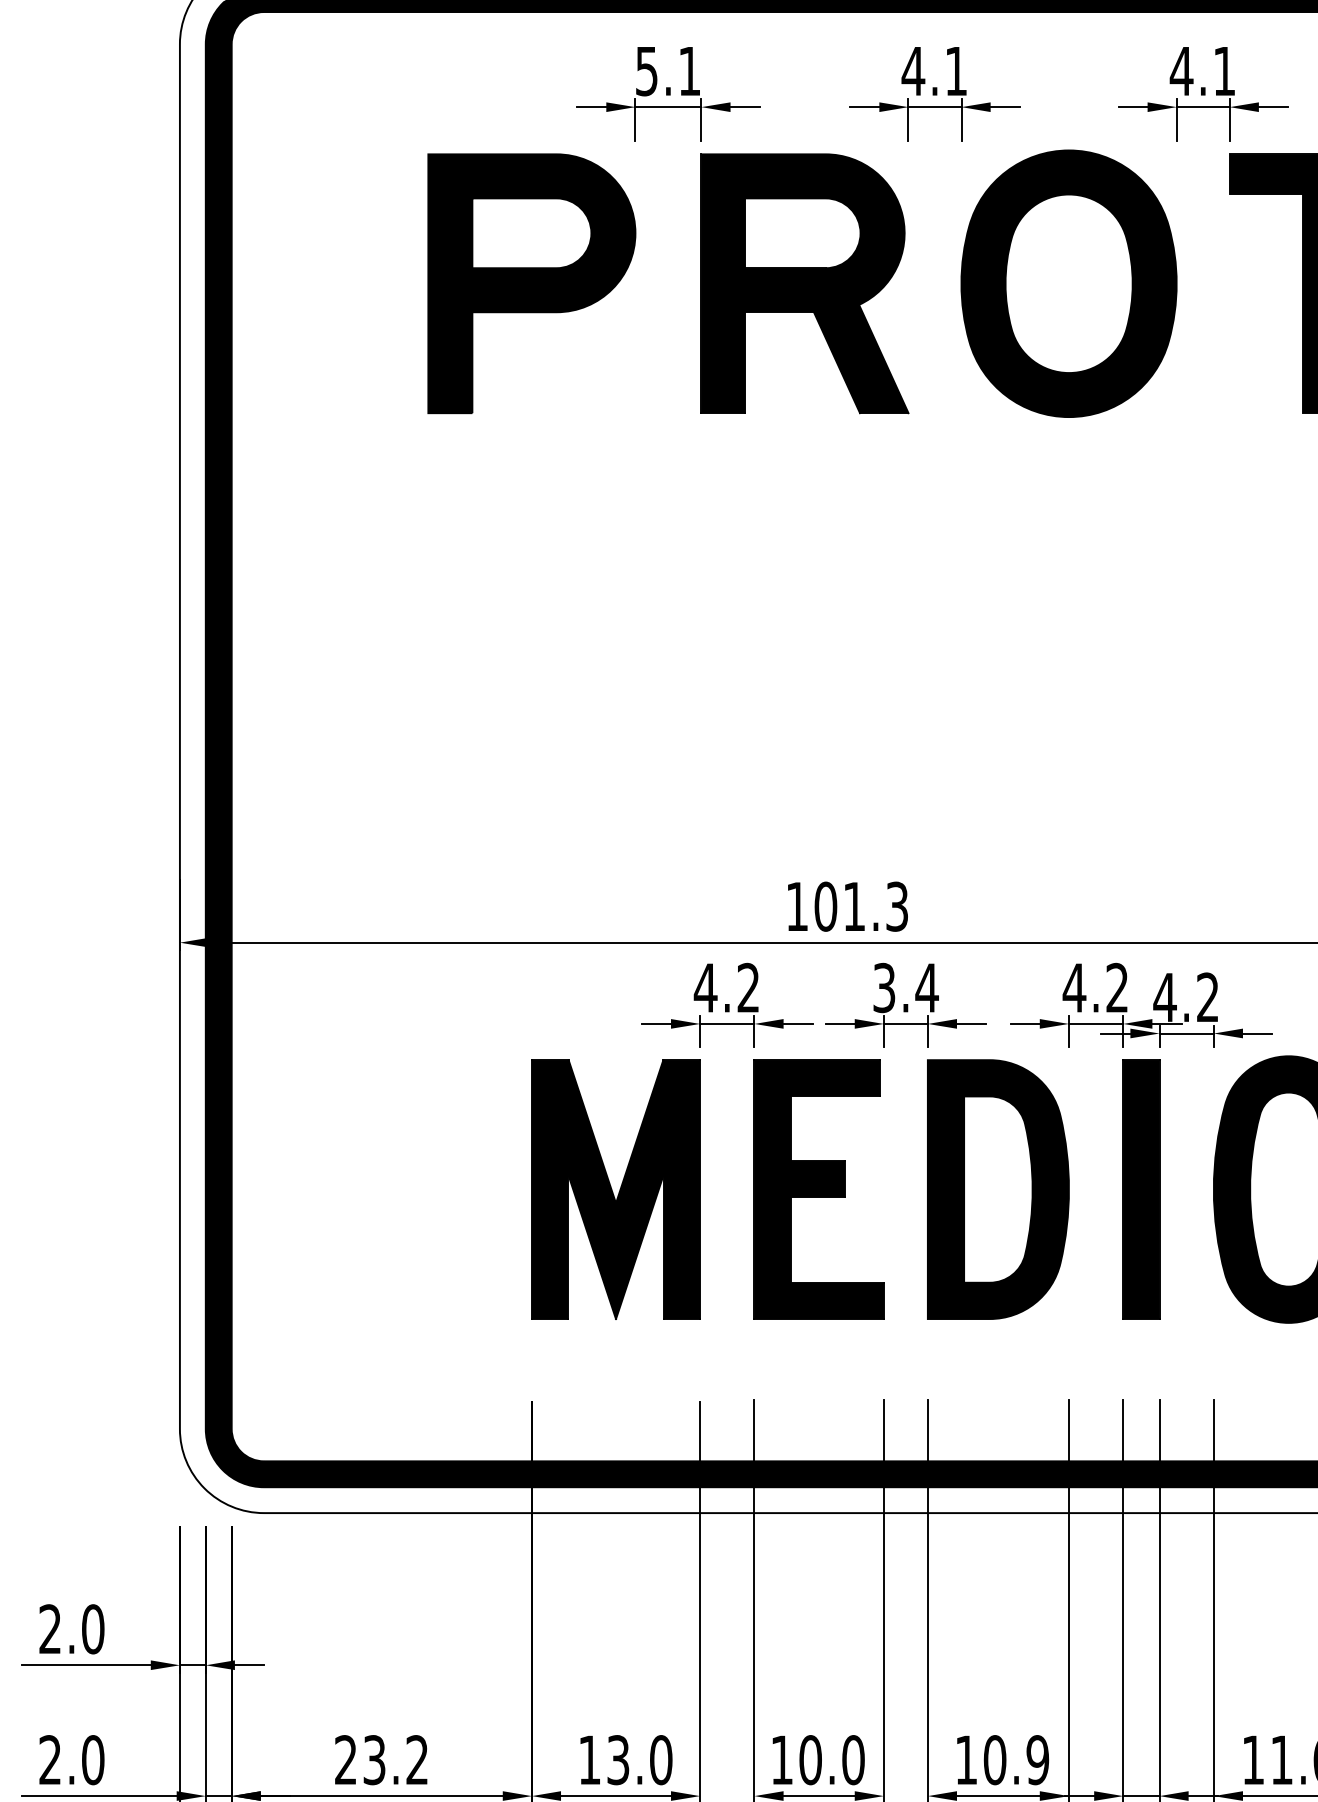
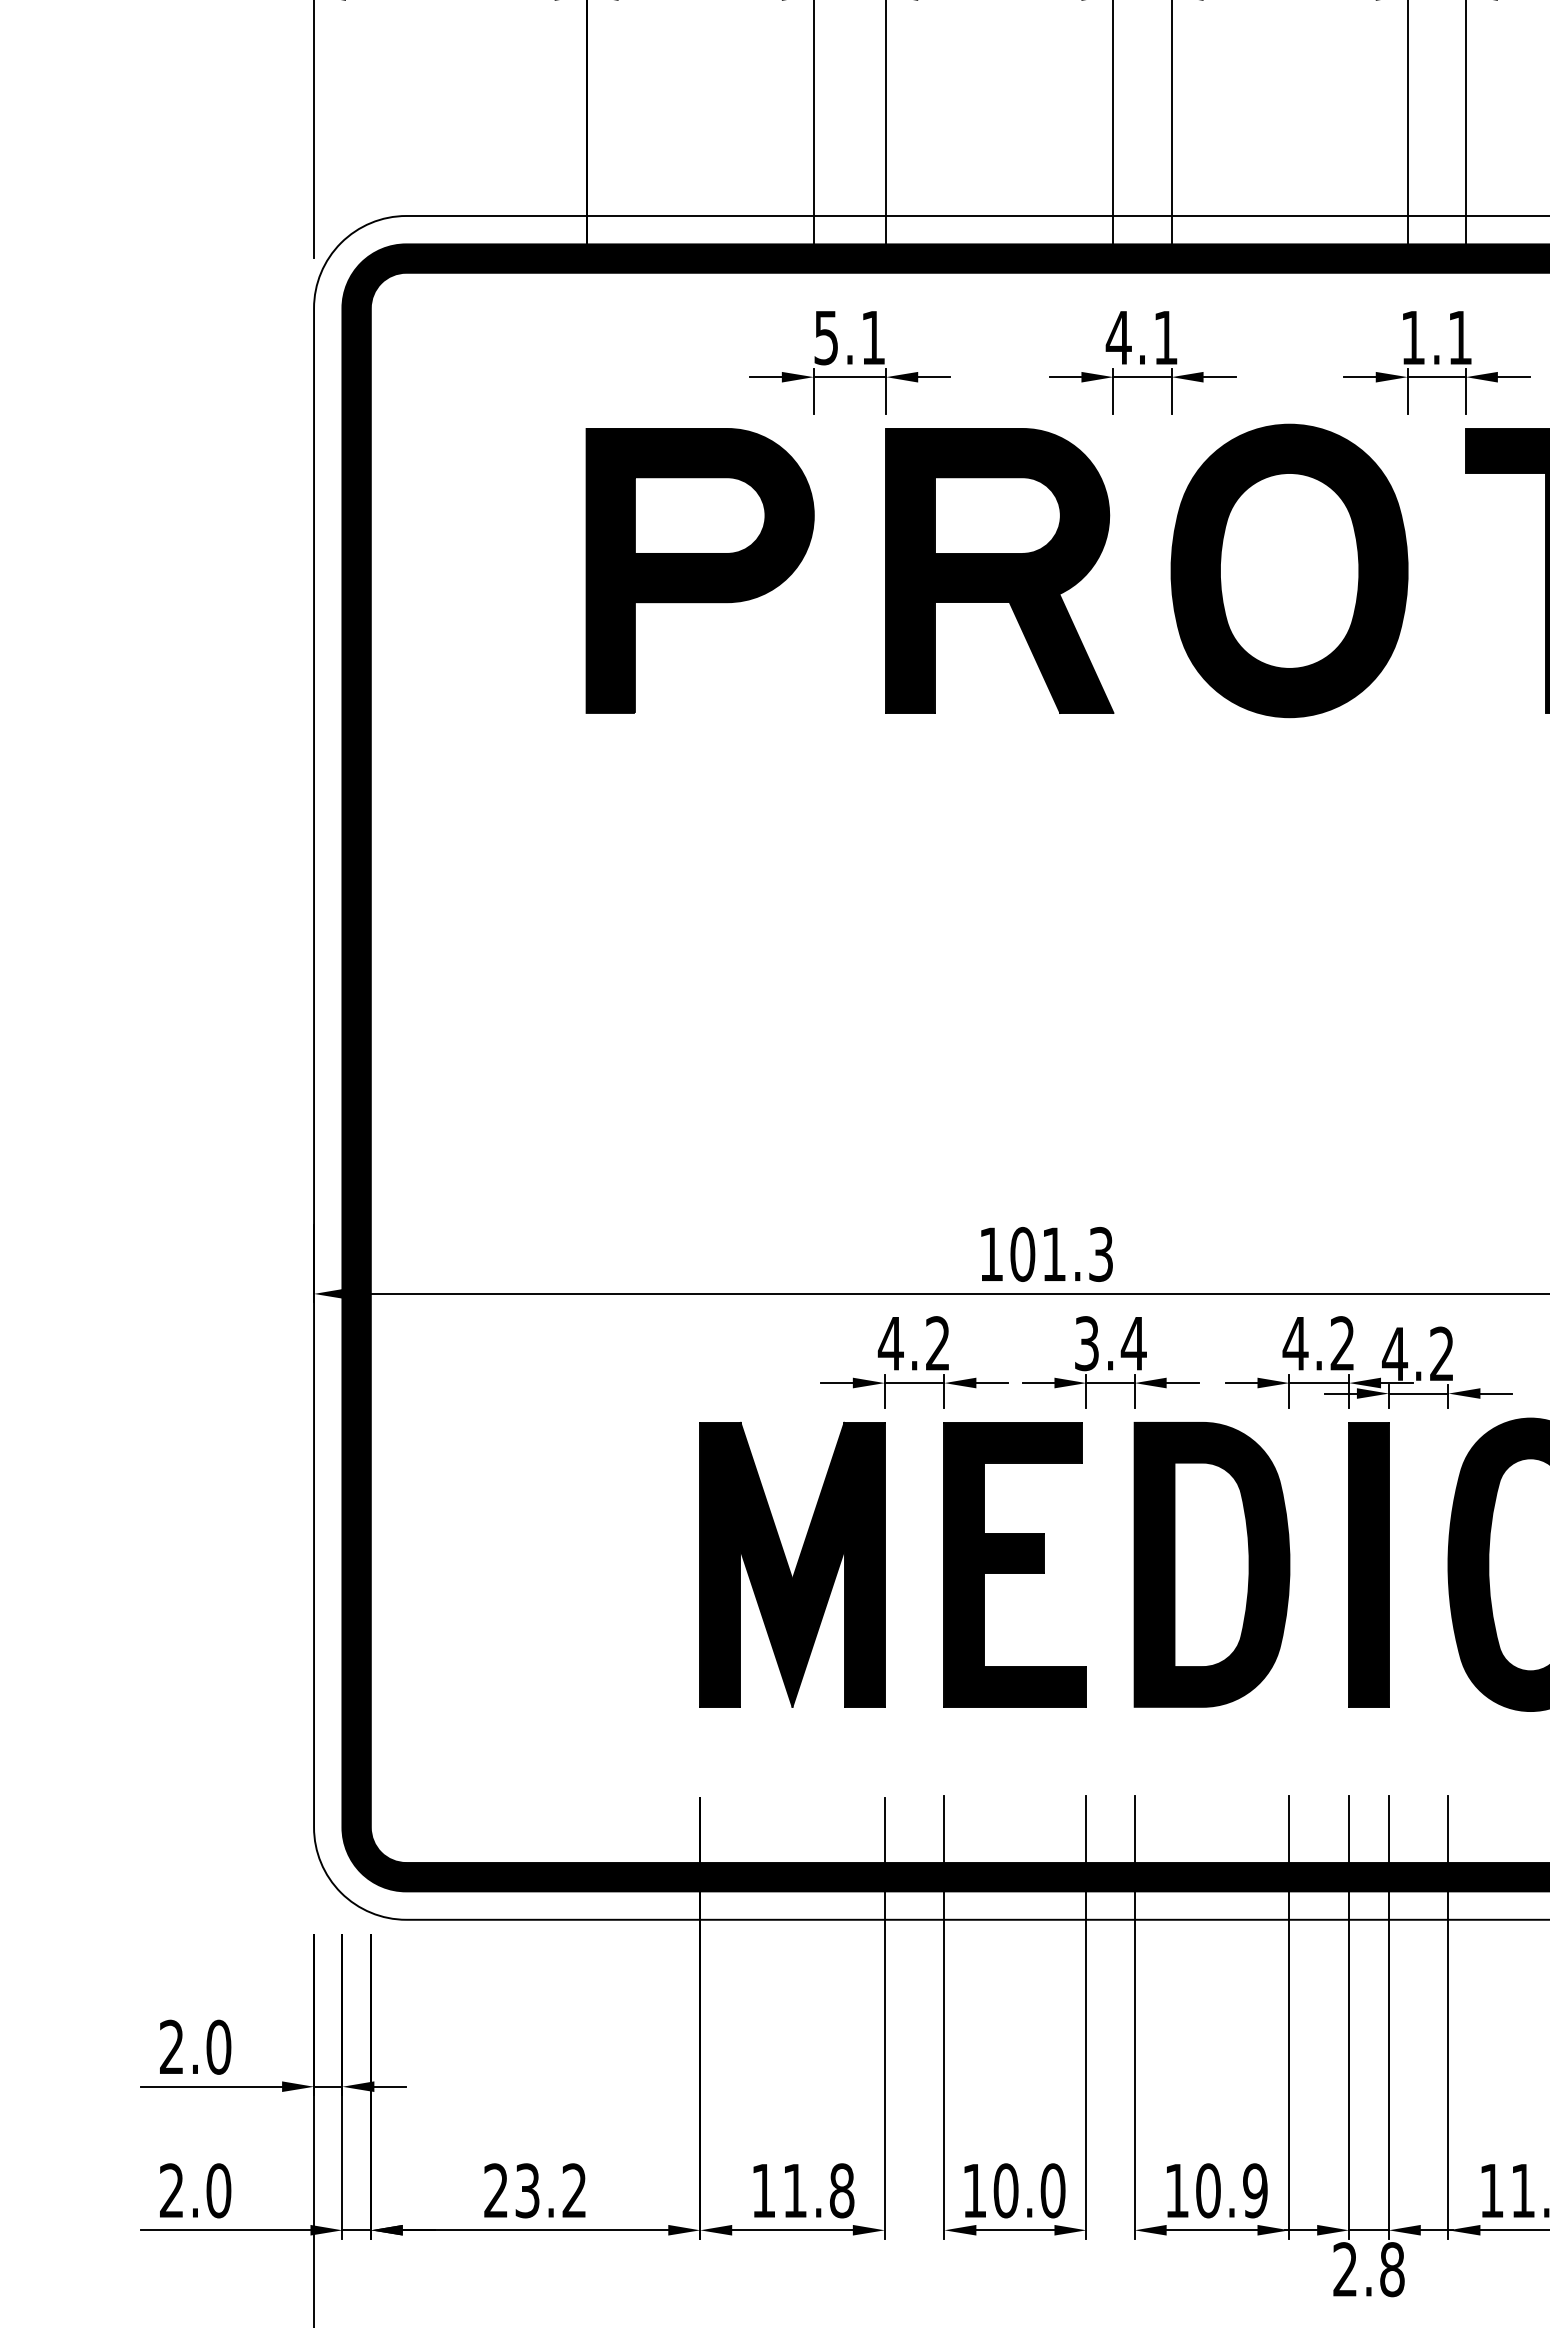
text: (1181, 71) -> (1413, 337), 4.1 -> 1.1
text: (639, 1759) -> (818, 2190), 13.0 -> 11.8

